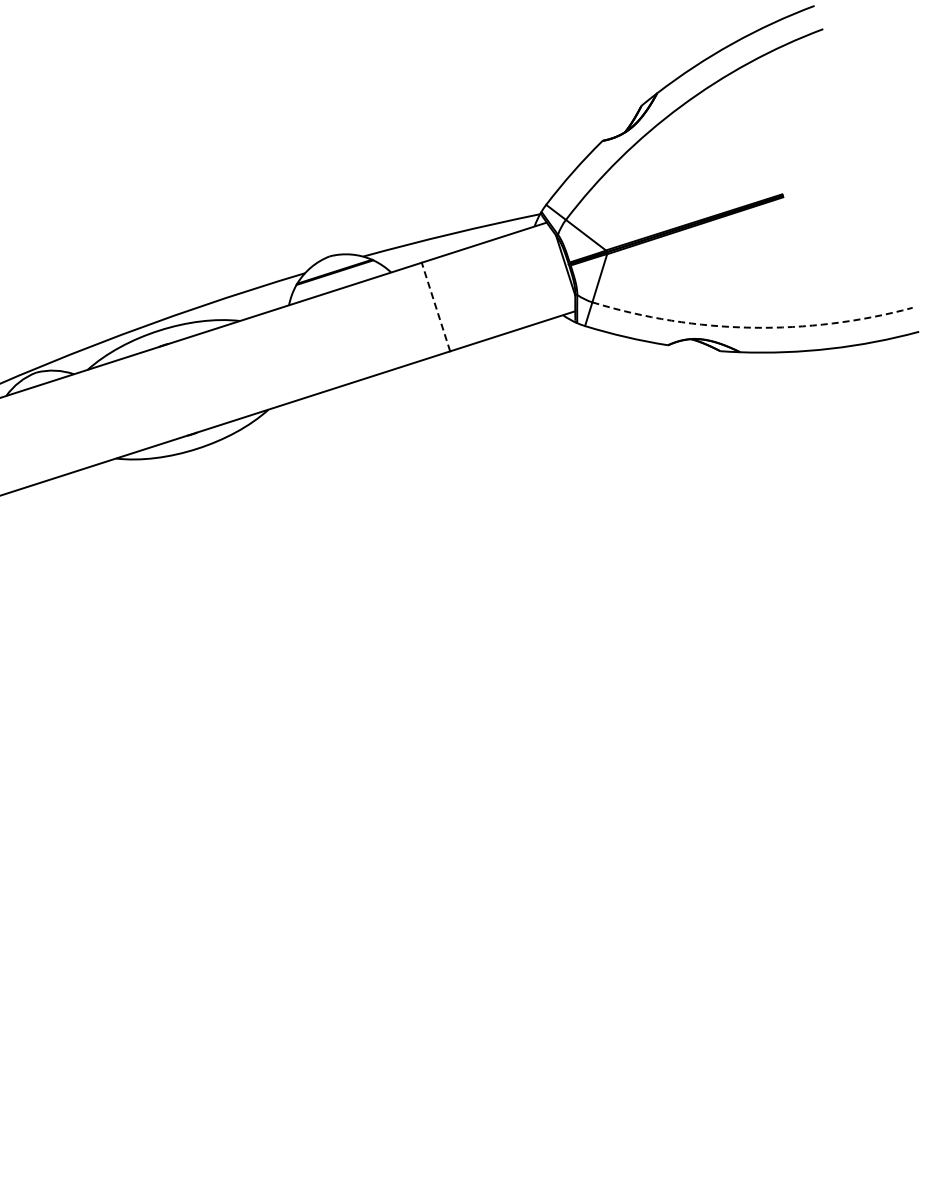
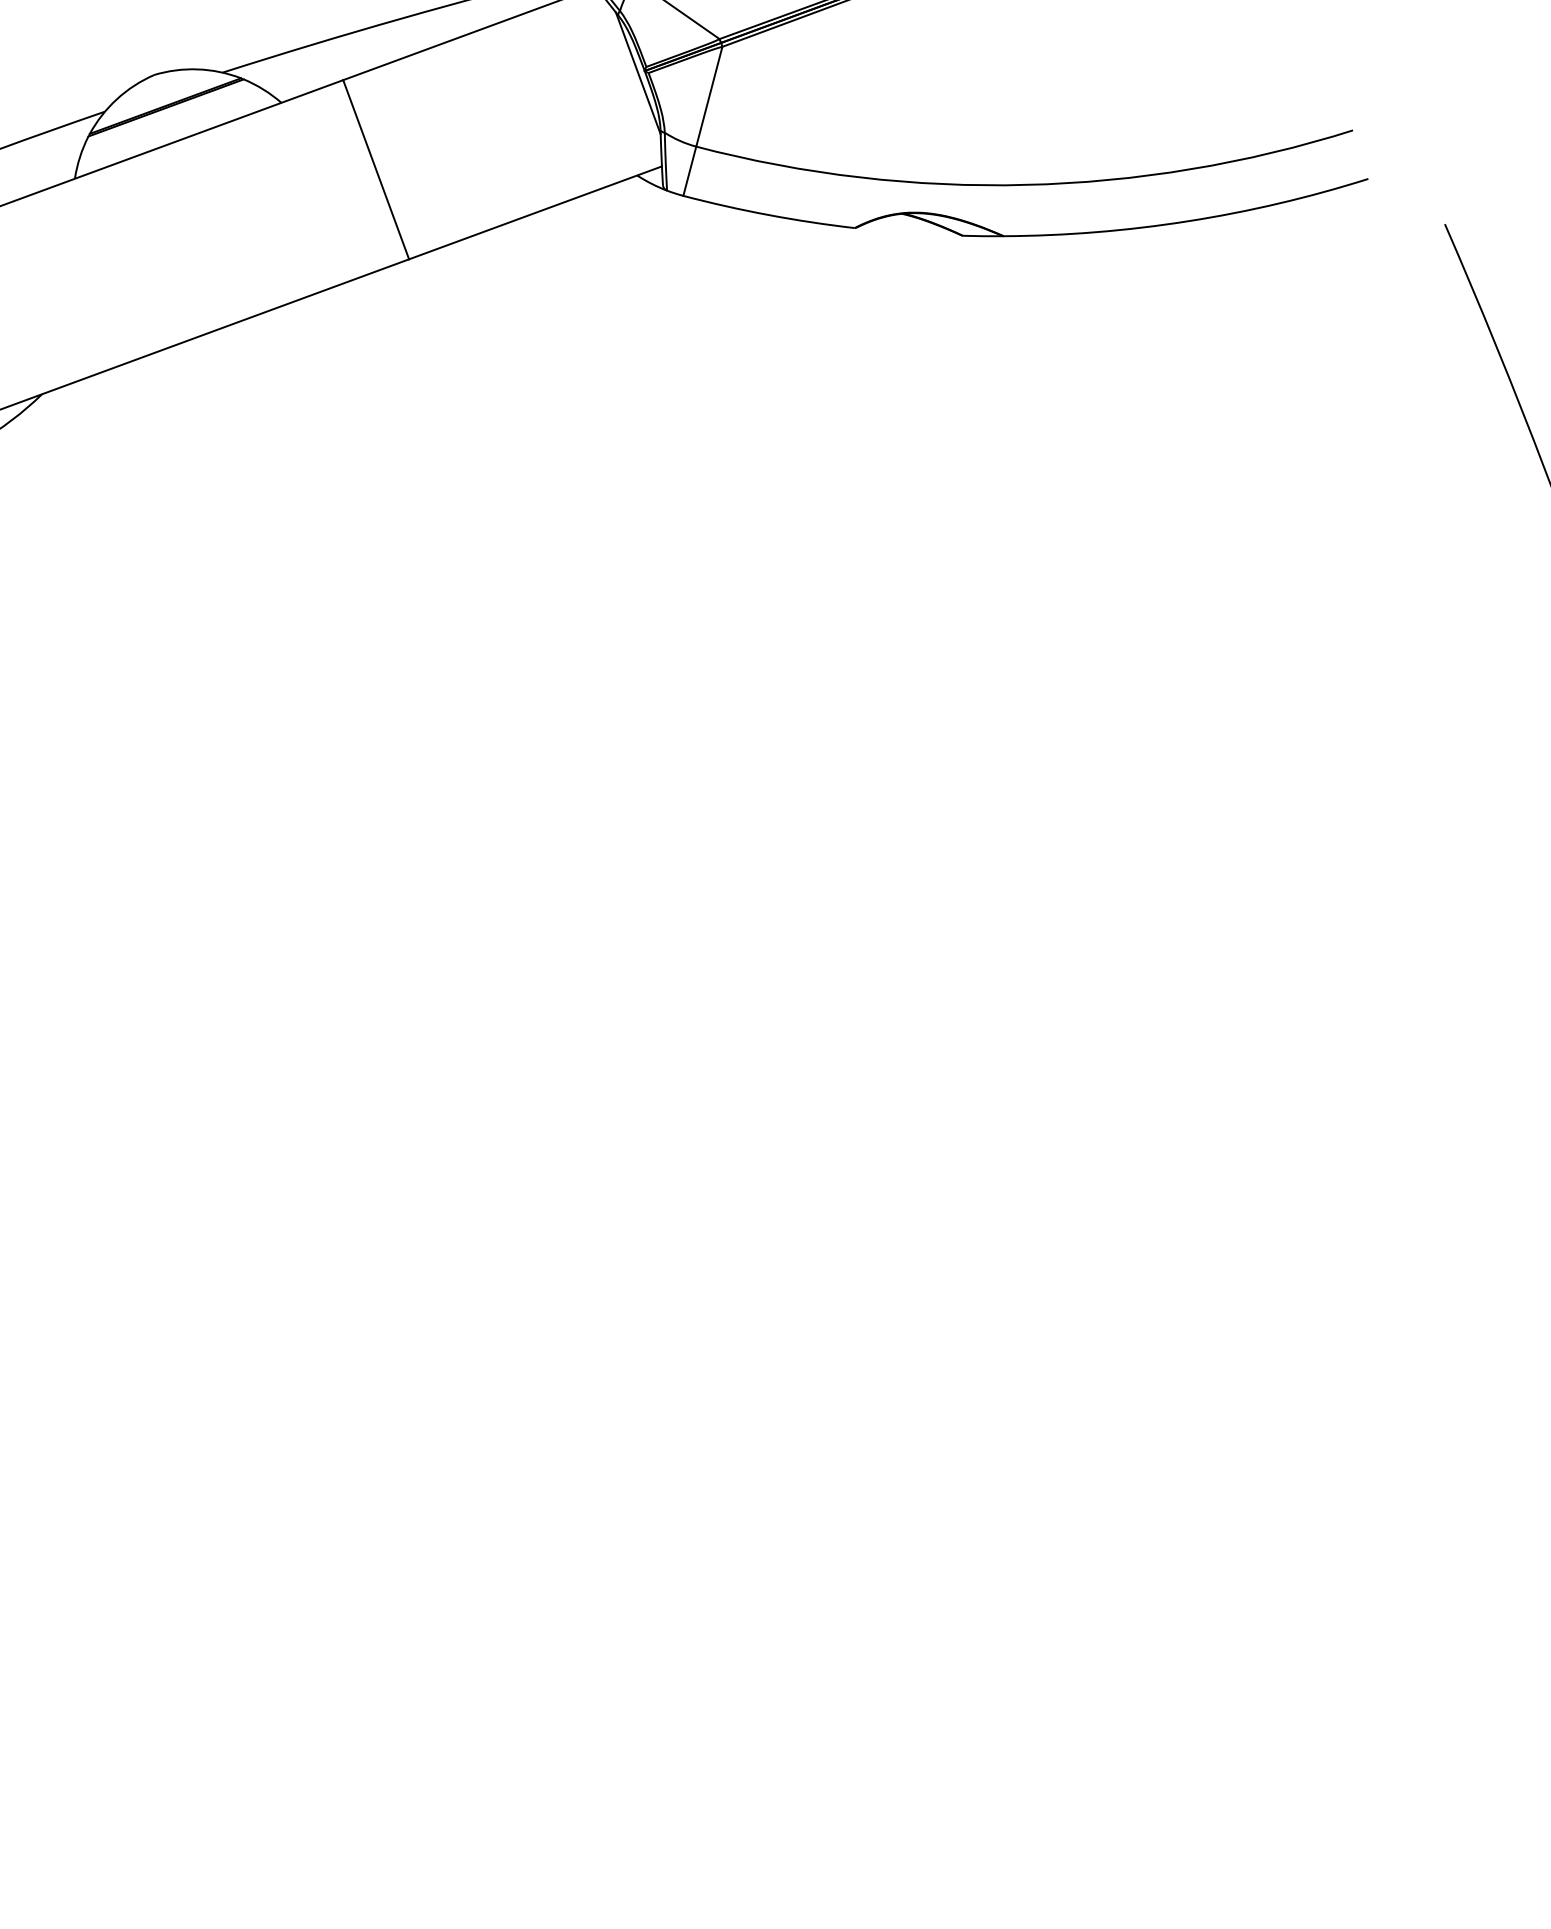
line: (435, 307) -> (375, 170), dashed -> solid
arc: (752, 327) -> (1026, 184), dashed -> solid

